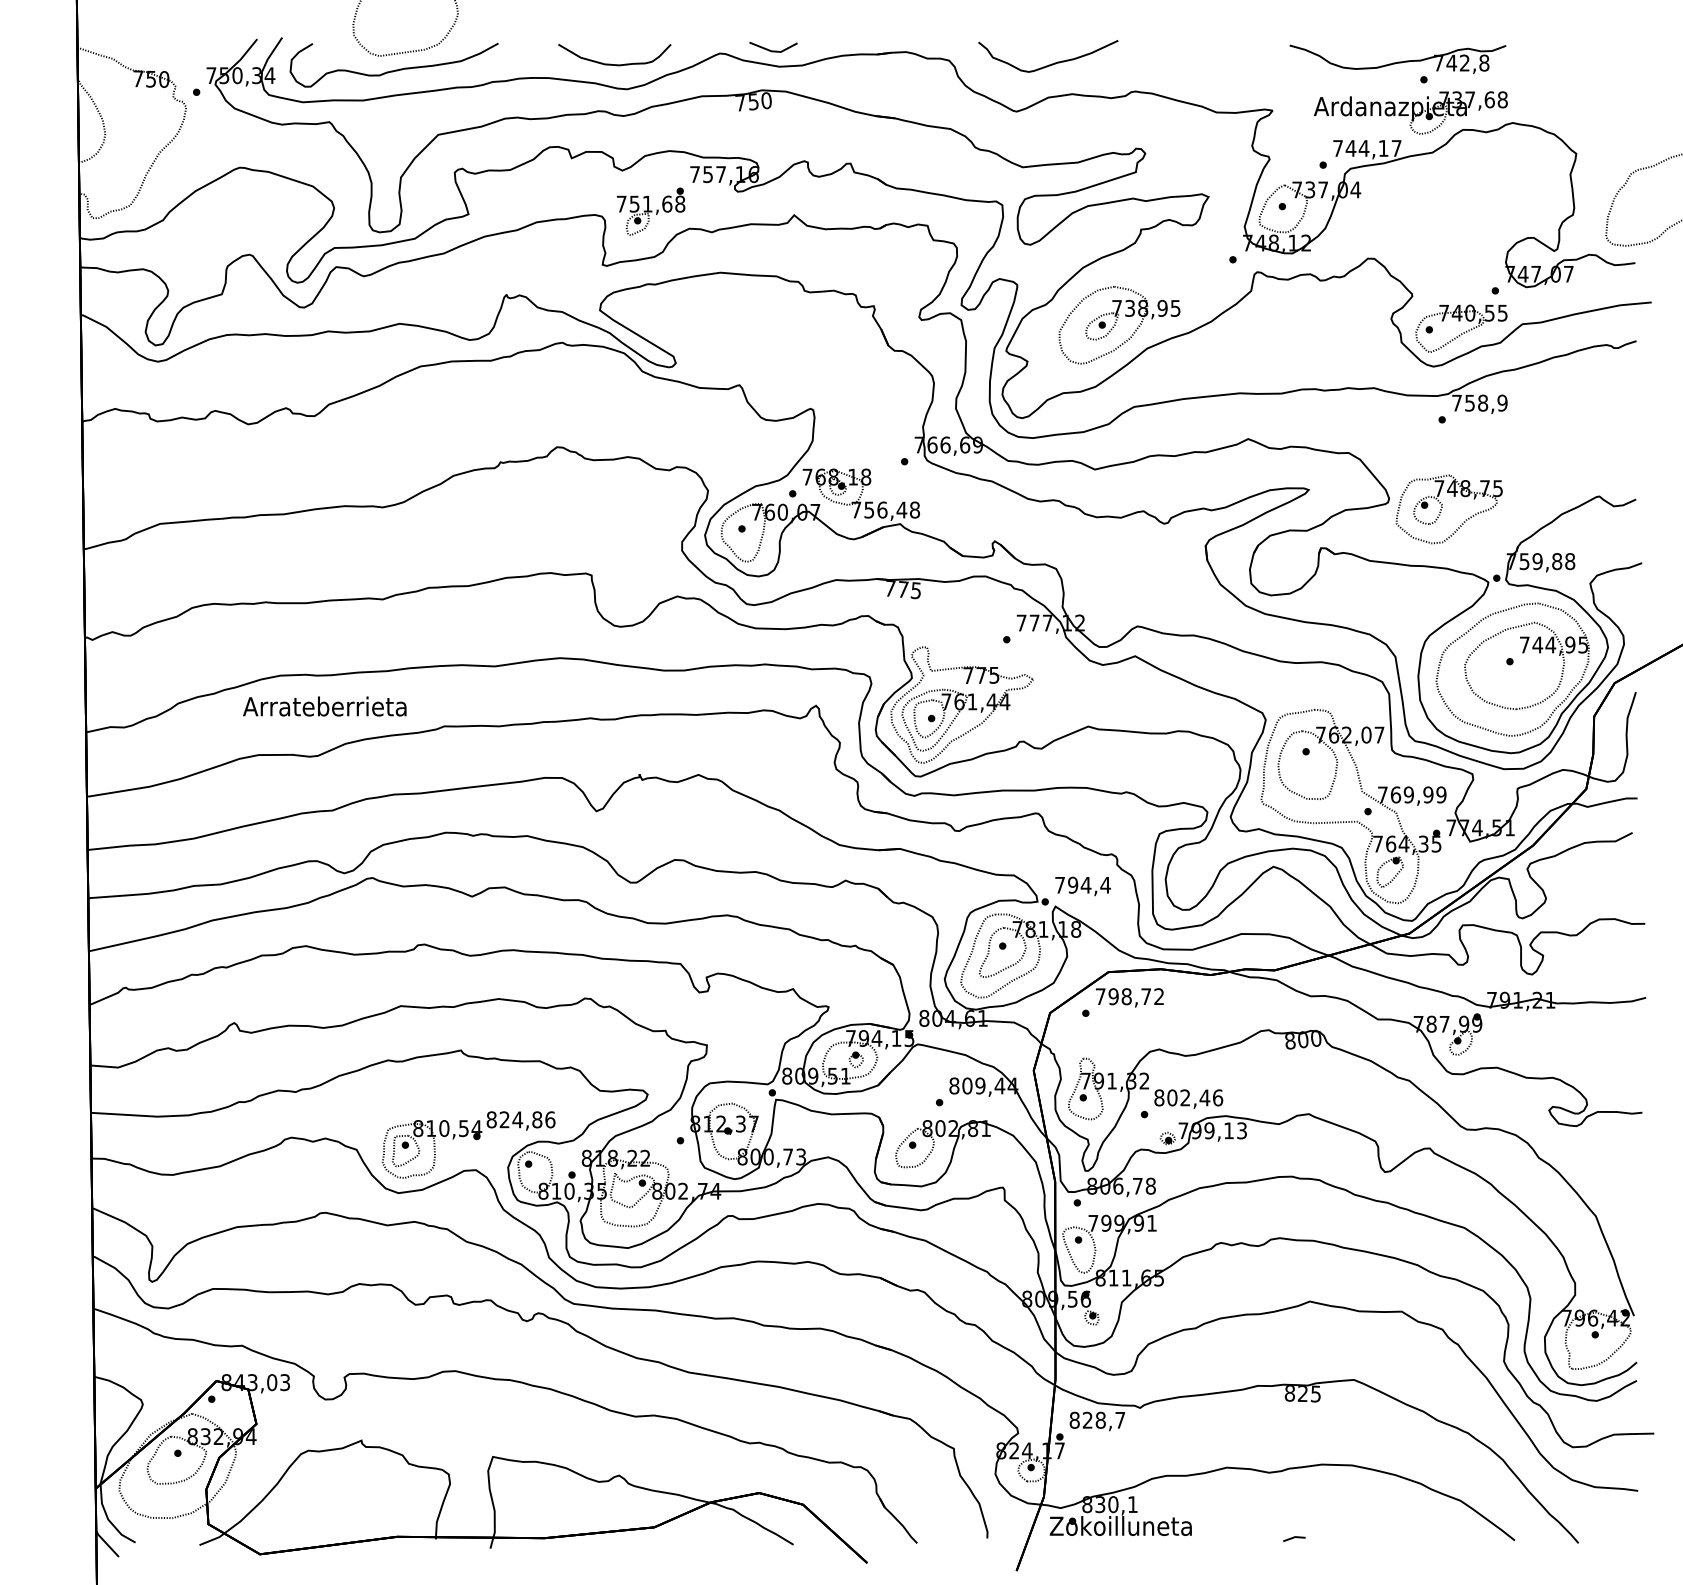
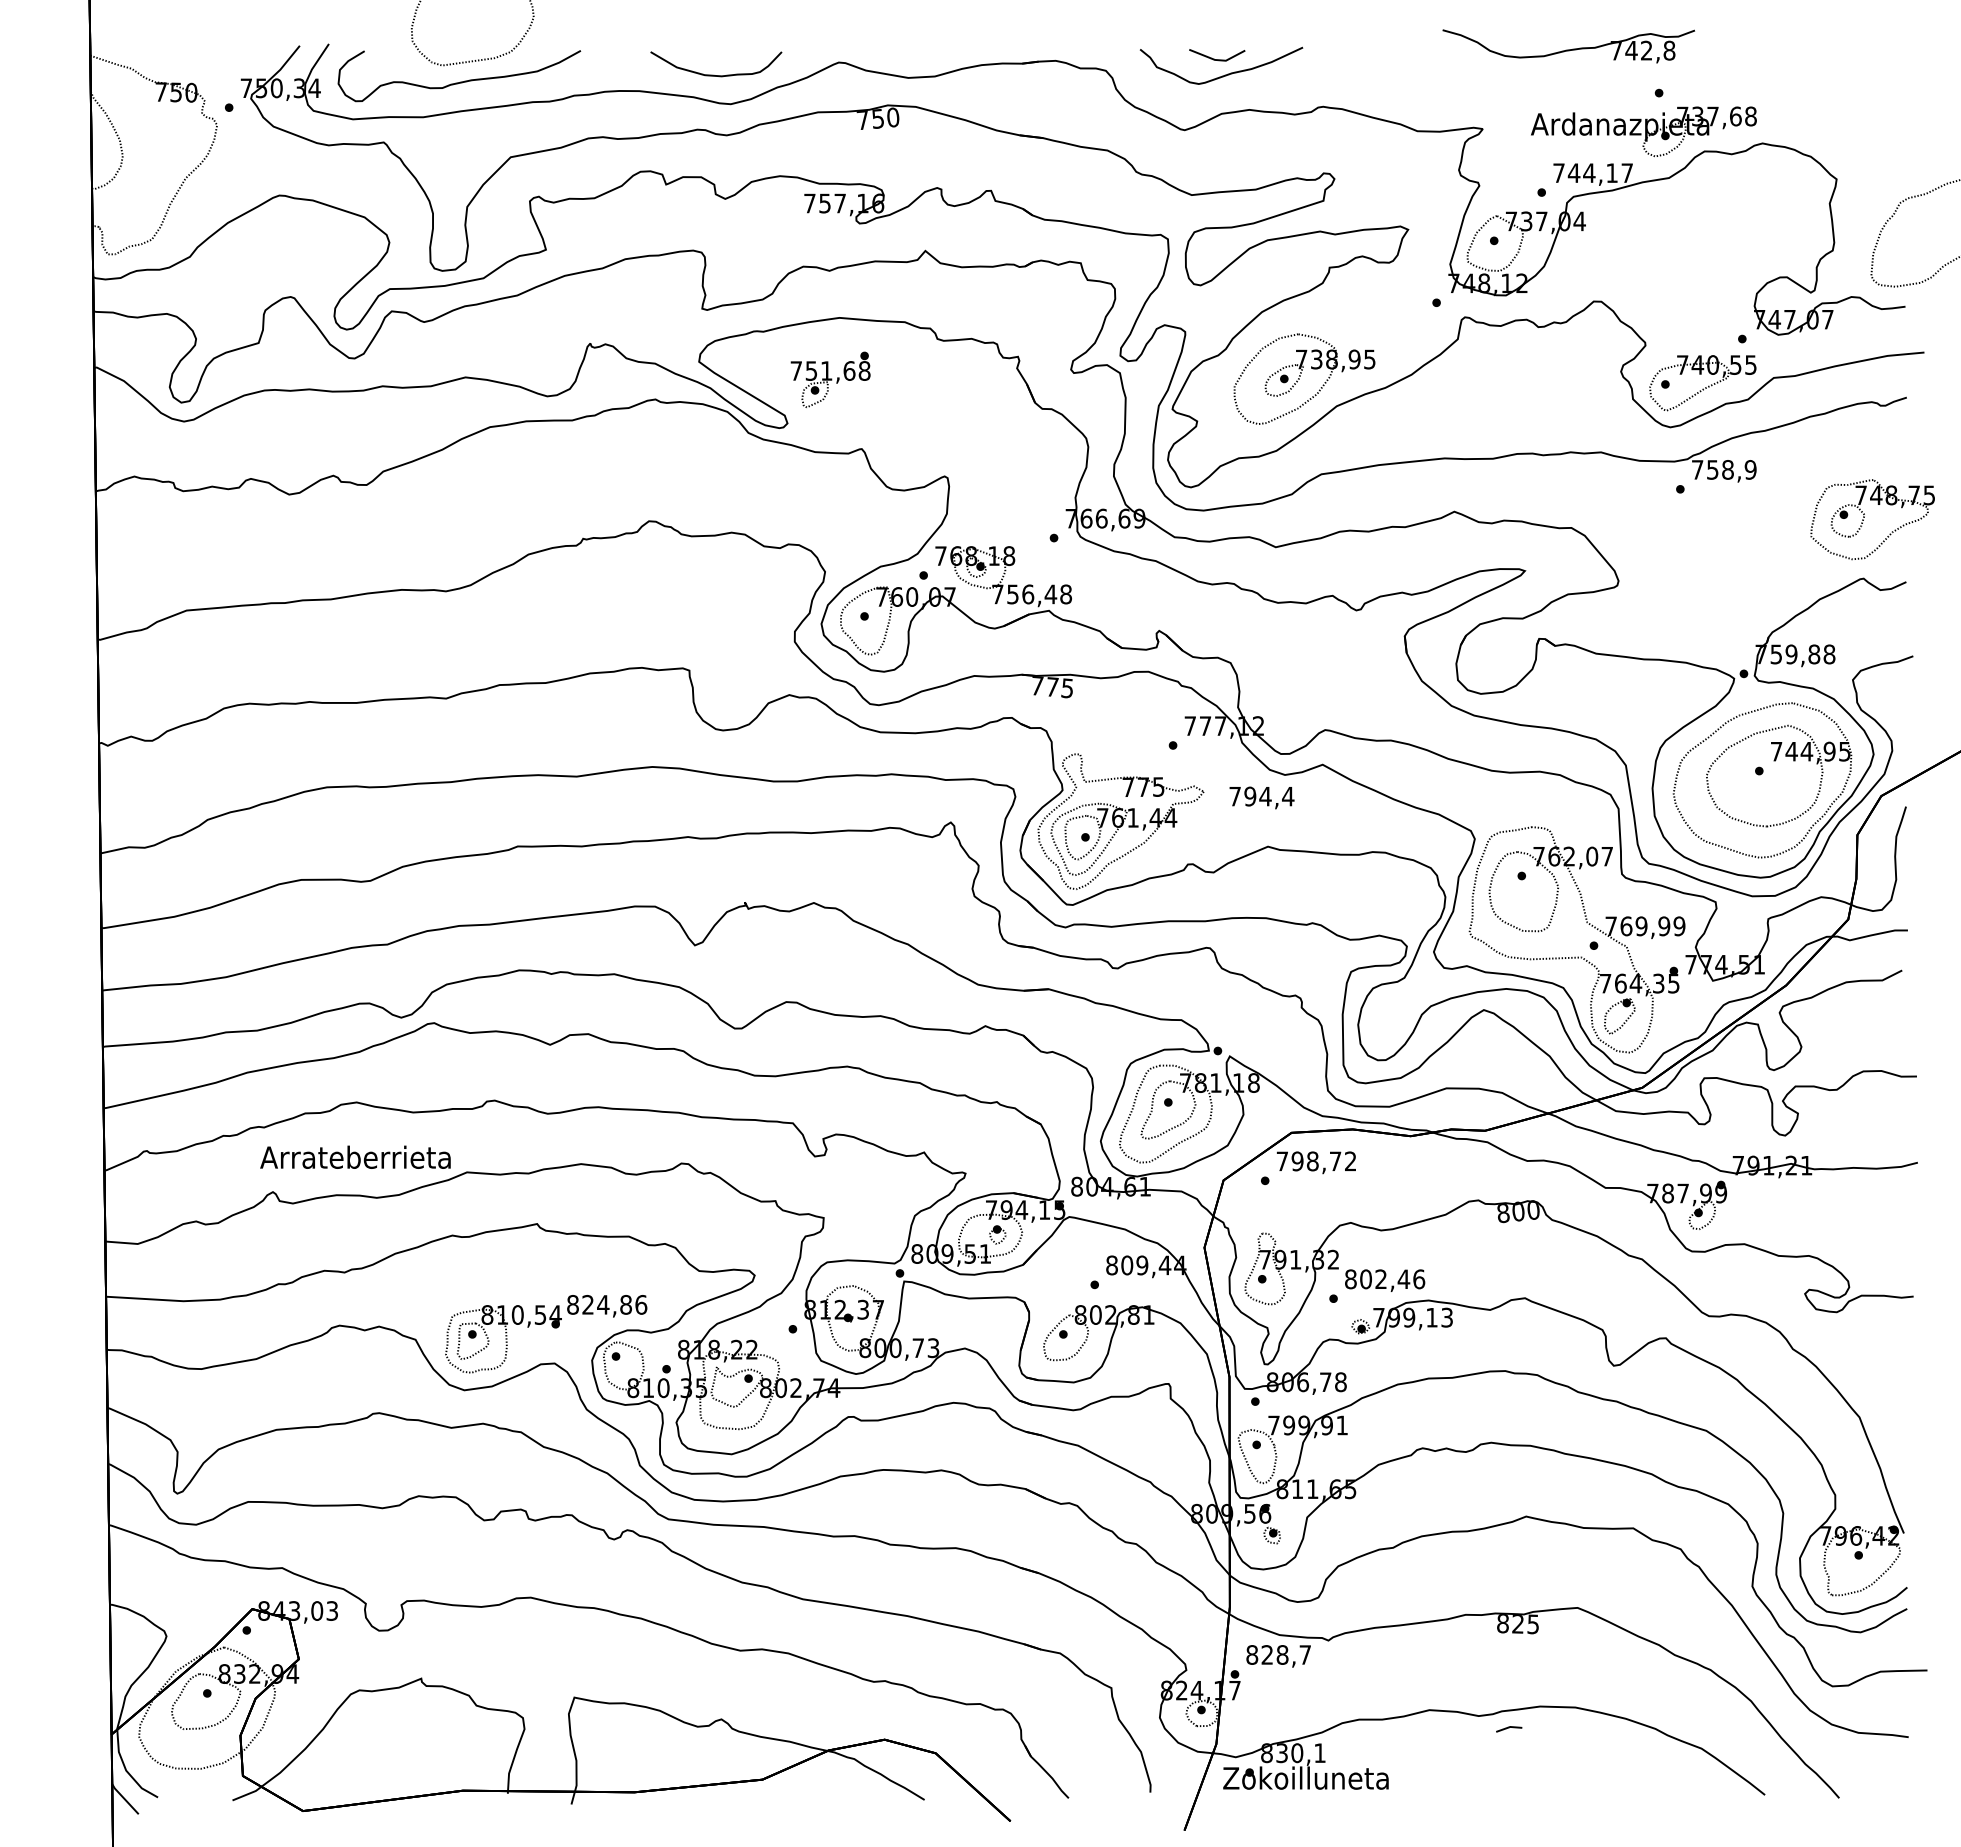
line: (773, 50) -> (1217, 59), moved
part: (1397, 59) -> (1568, 46), moved
part: (650, 211) -> (830, 379), moved
part: (1442, 507) -> (1864, 517), moved
text: (324, 705) -> (355, 1156), moved
text: (1082, 886) -> (1261, 797), moved
line: (1294, 1538) -> (1509, 1728), moved

